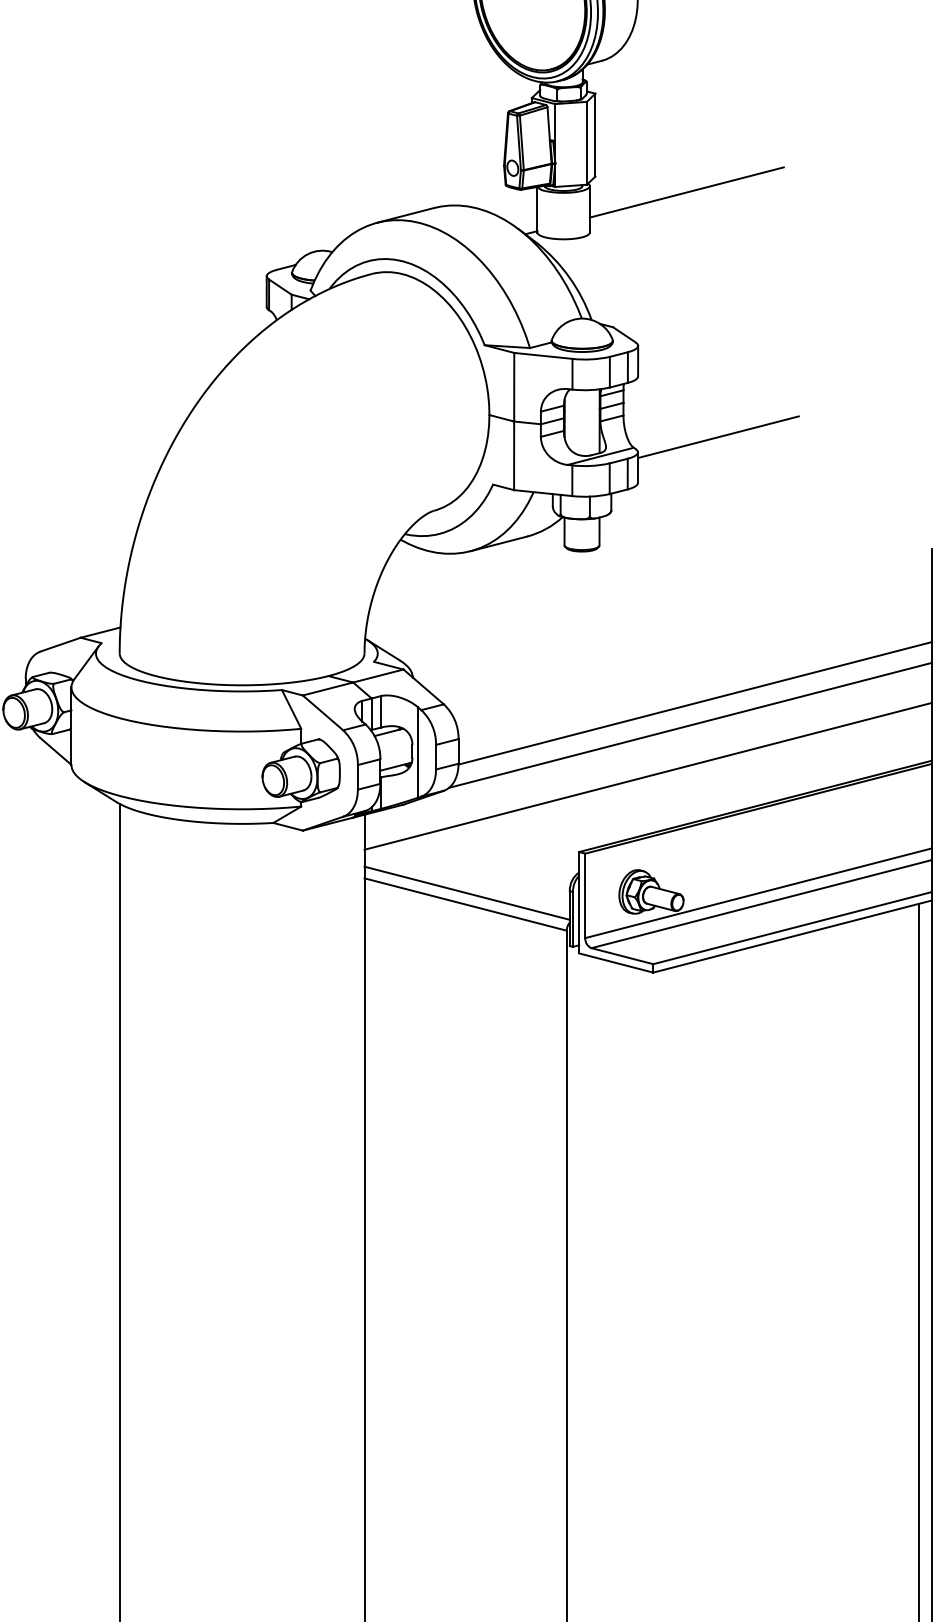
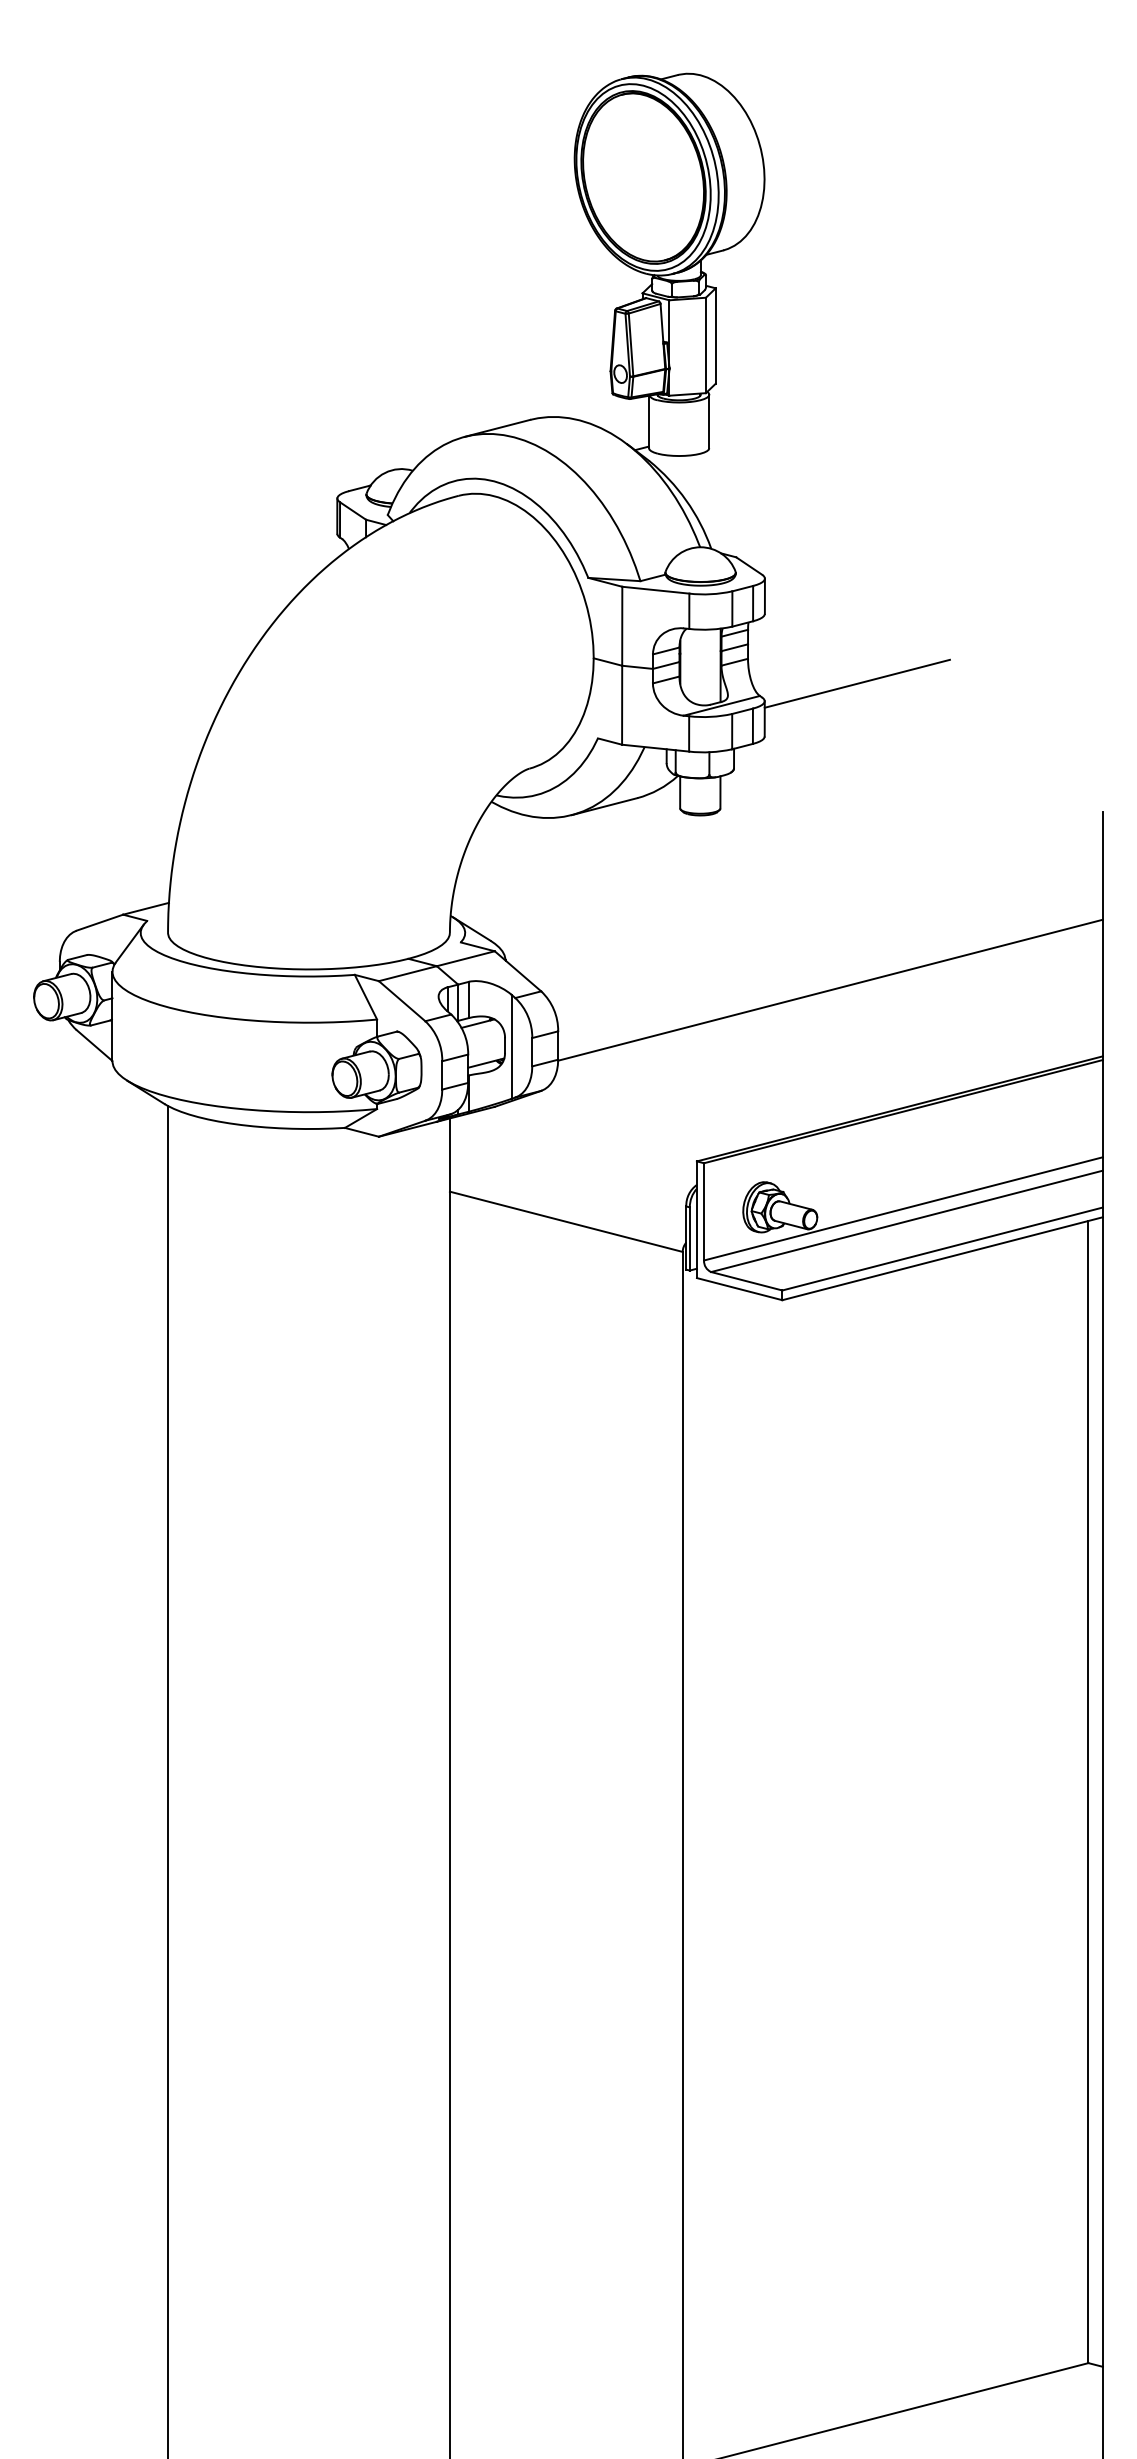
line: (686, 192) -> (820, 401), removed
line: (689, 725) -> (824, 1015), removed
line: (647, 775) -> (775, 1073), removed
line: (466, 892) -> (567, 1208), removed

